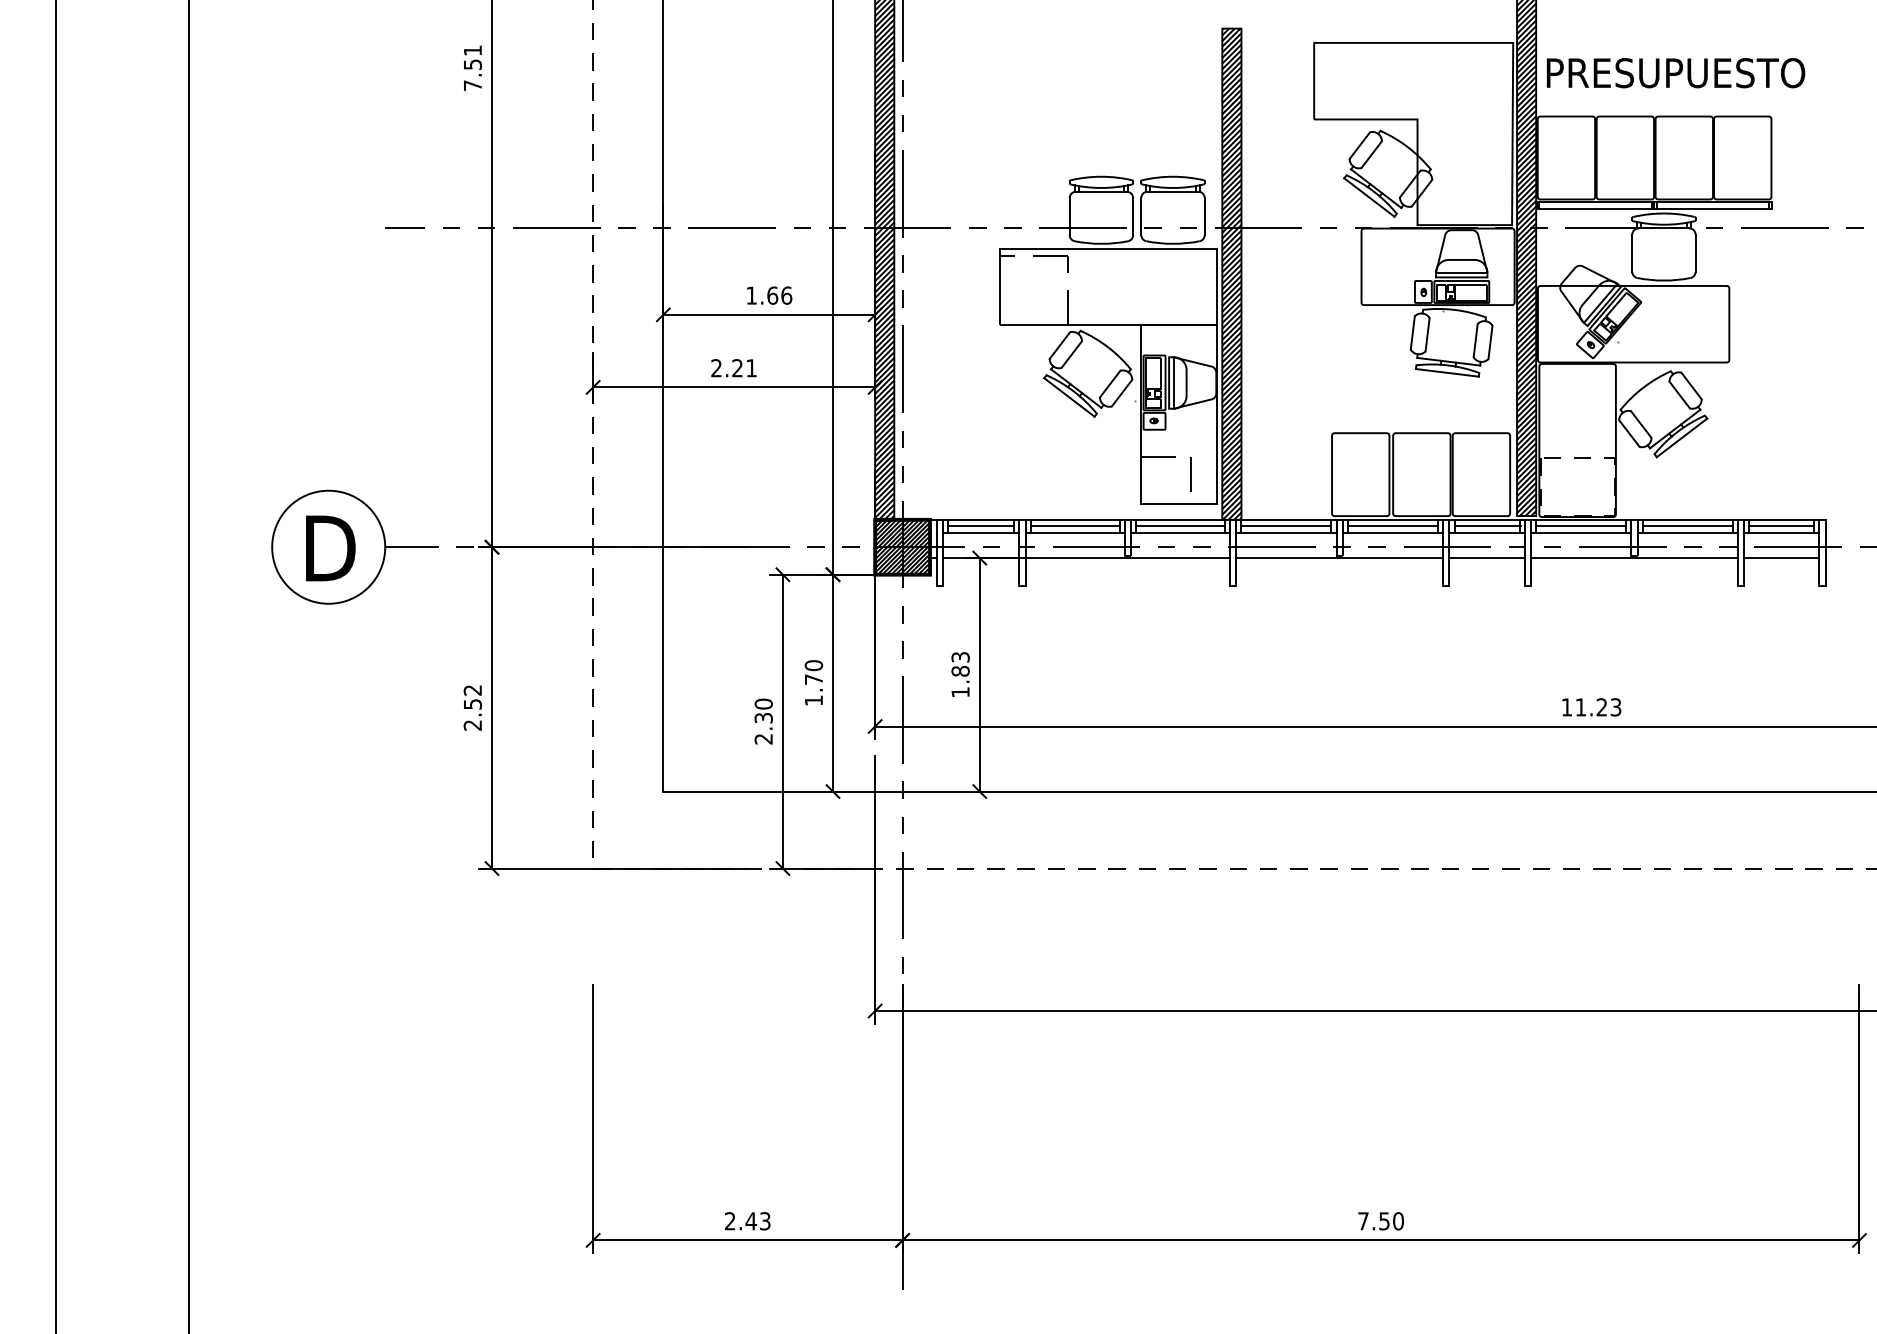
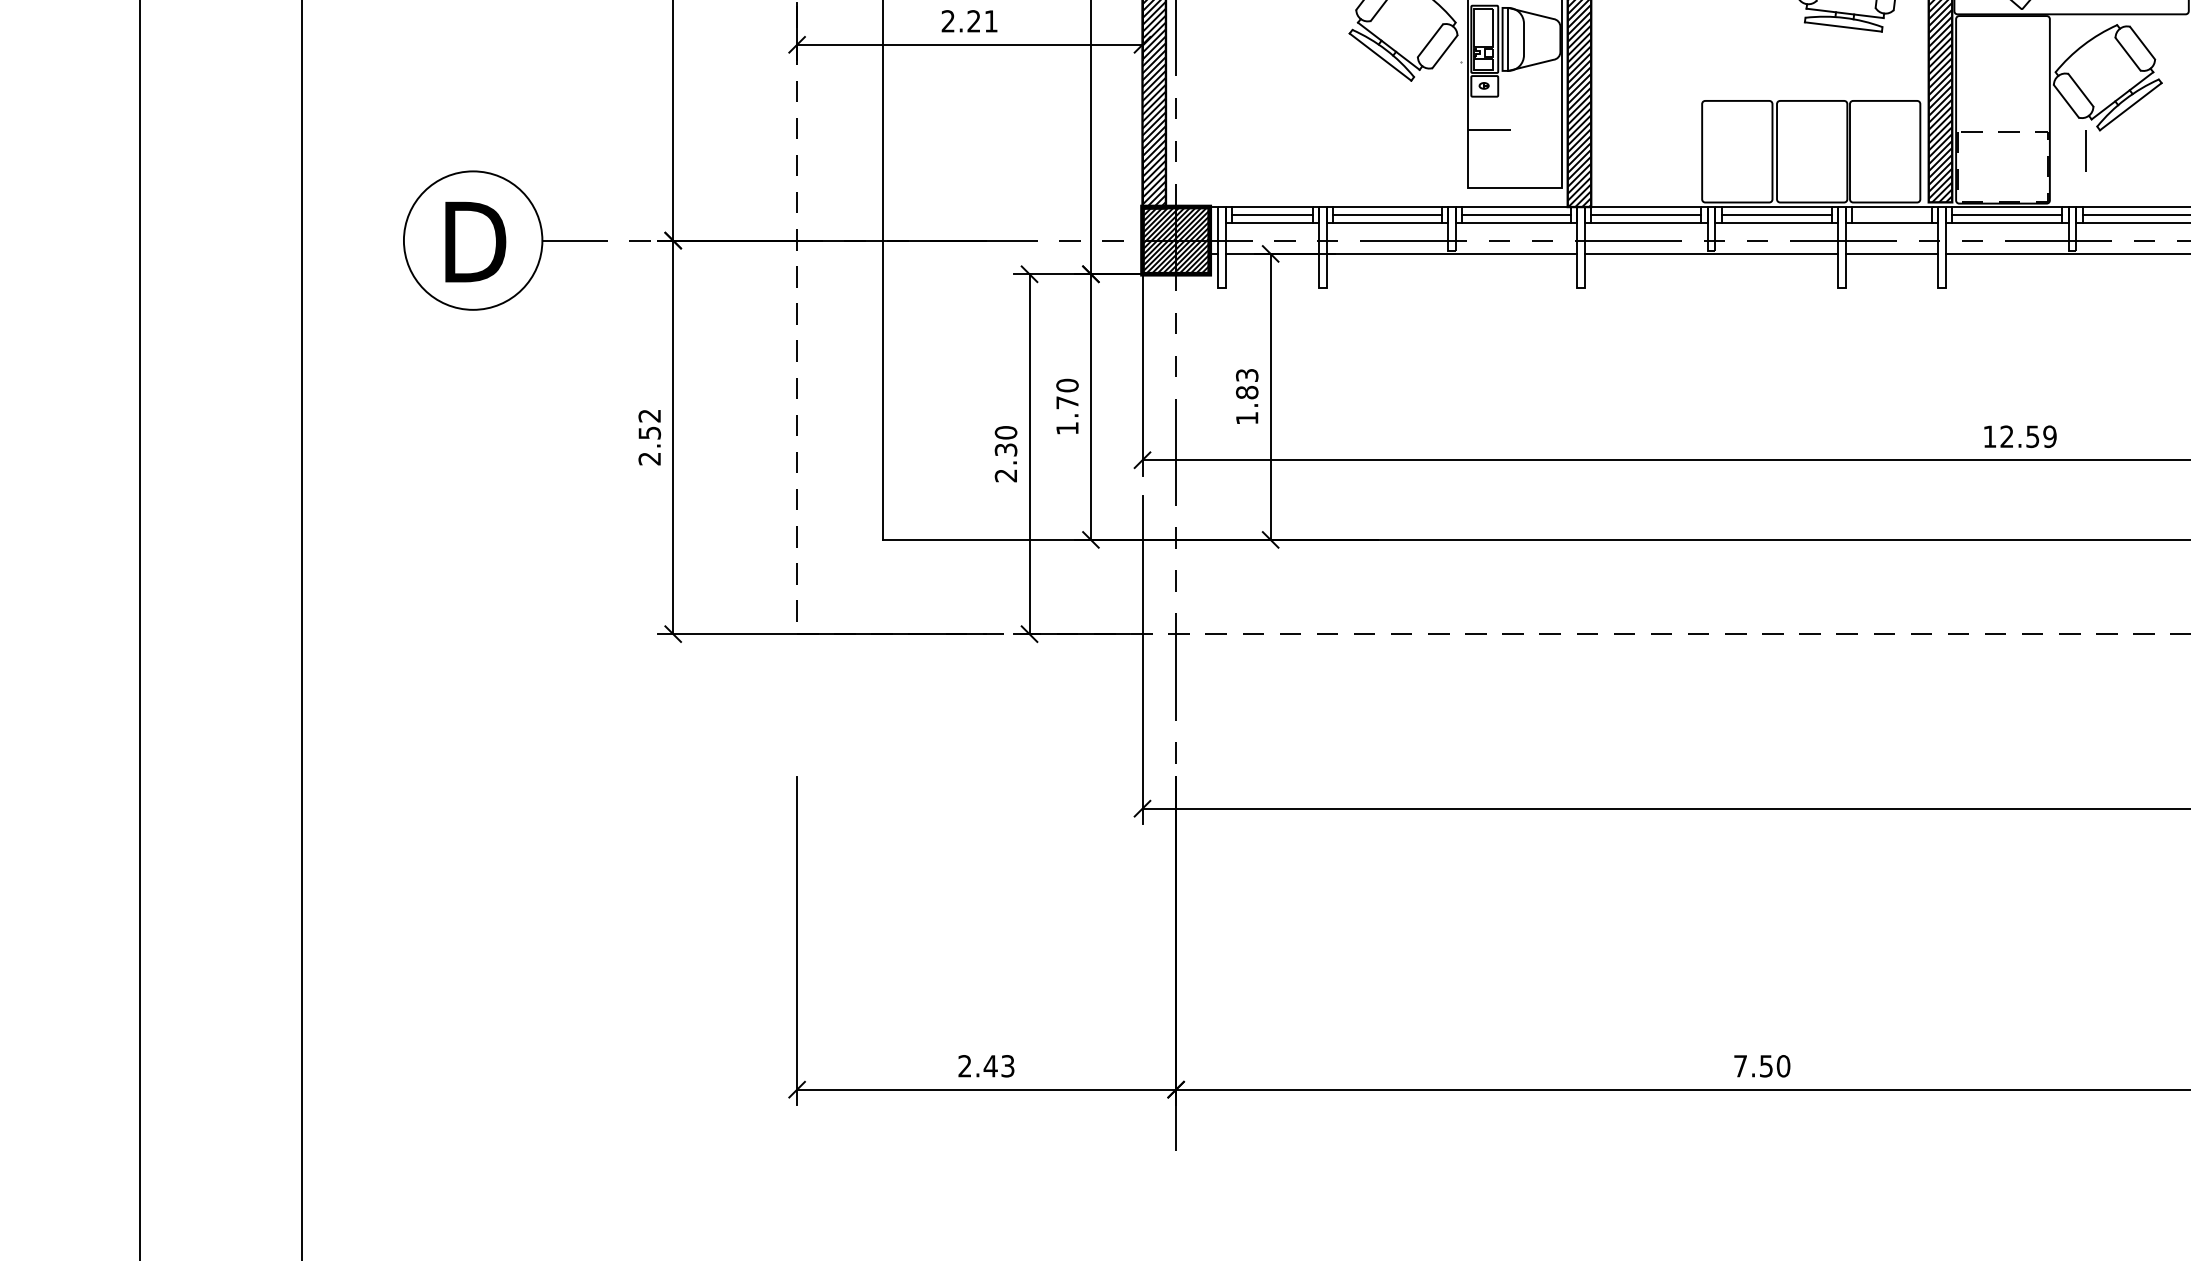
line: (1190, 474) -> (2084, 151), moved
line: (1487, 526) -> (1892, 215), removed
text: (1598, 707) -> (2028, 436), 11.23 -> 12.59

